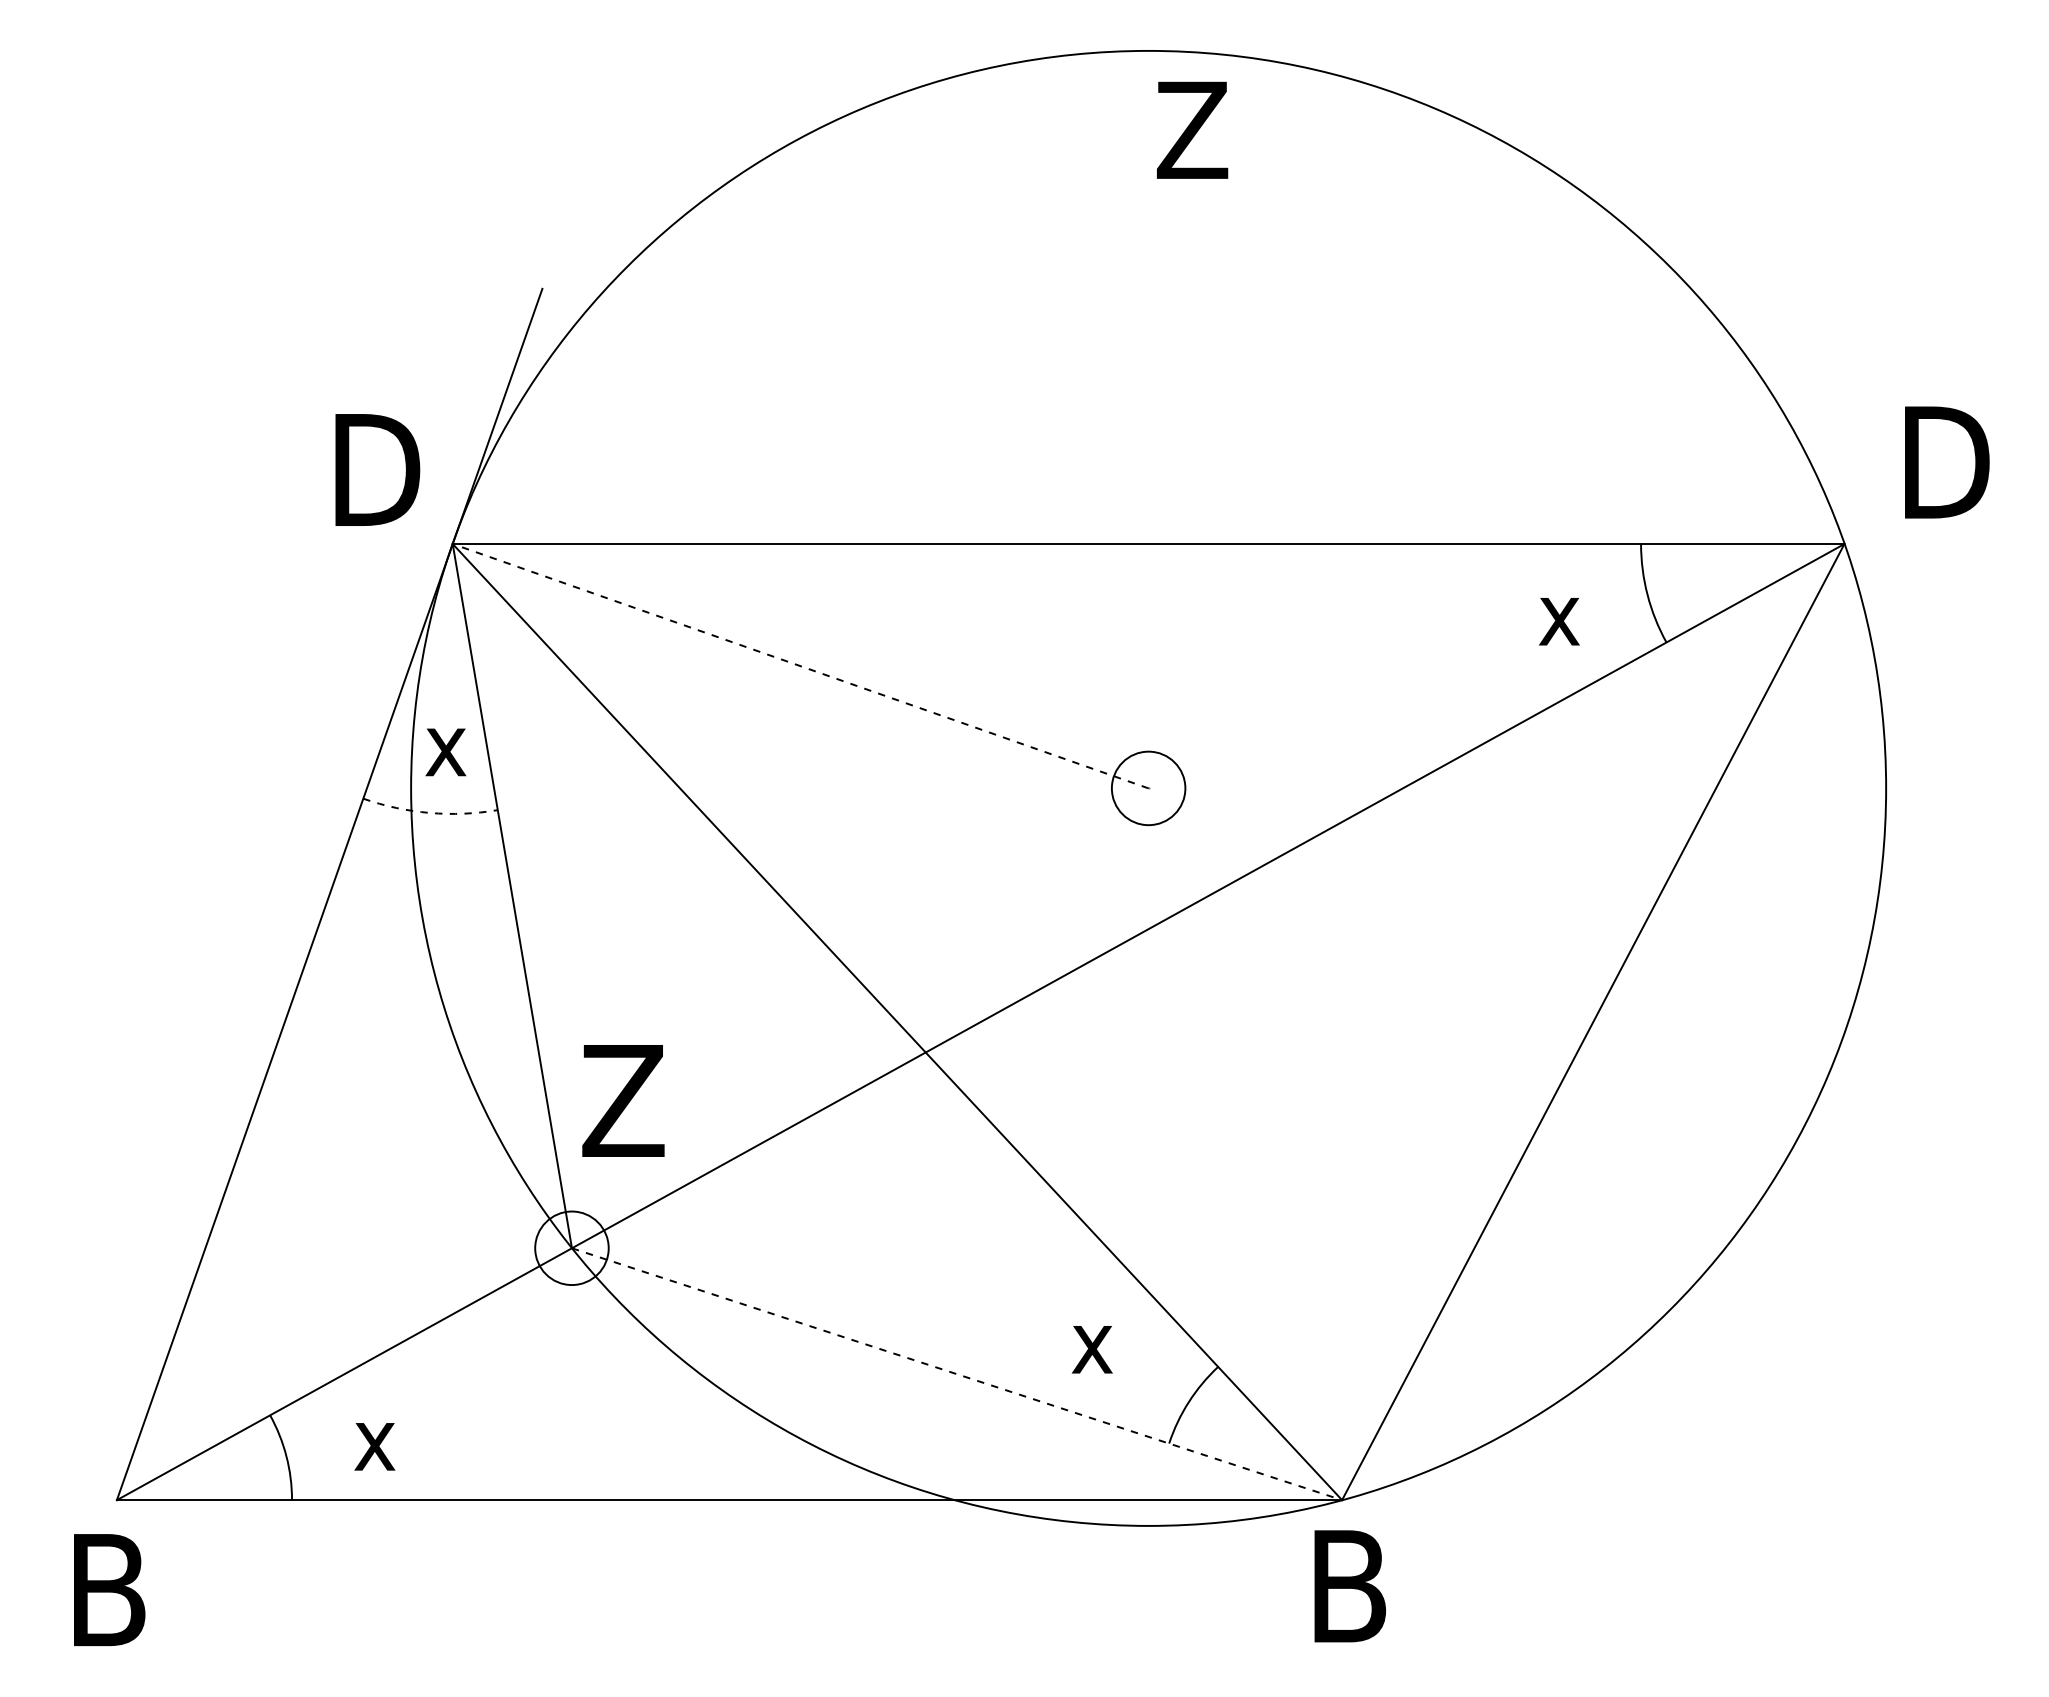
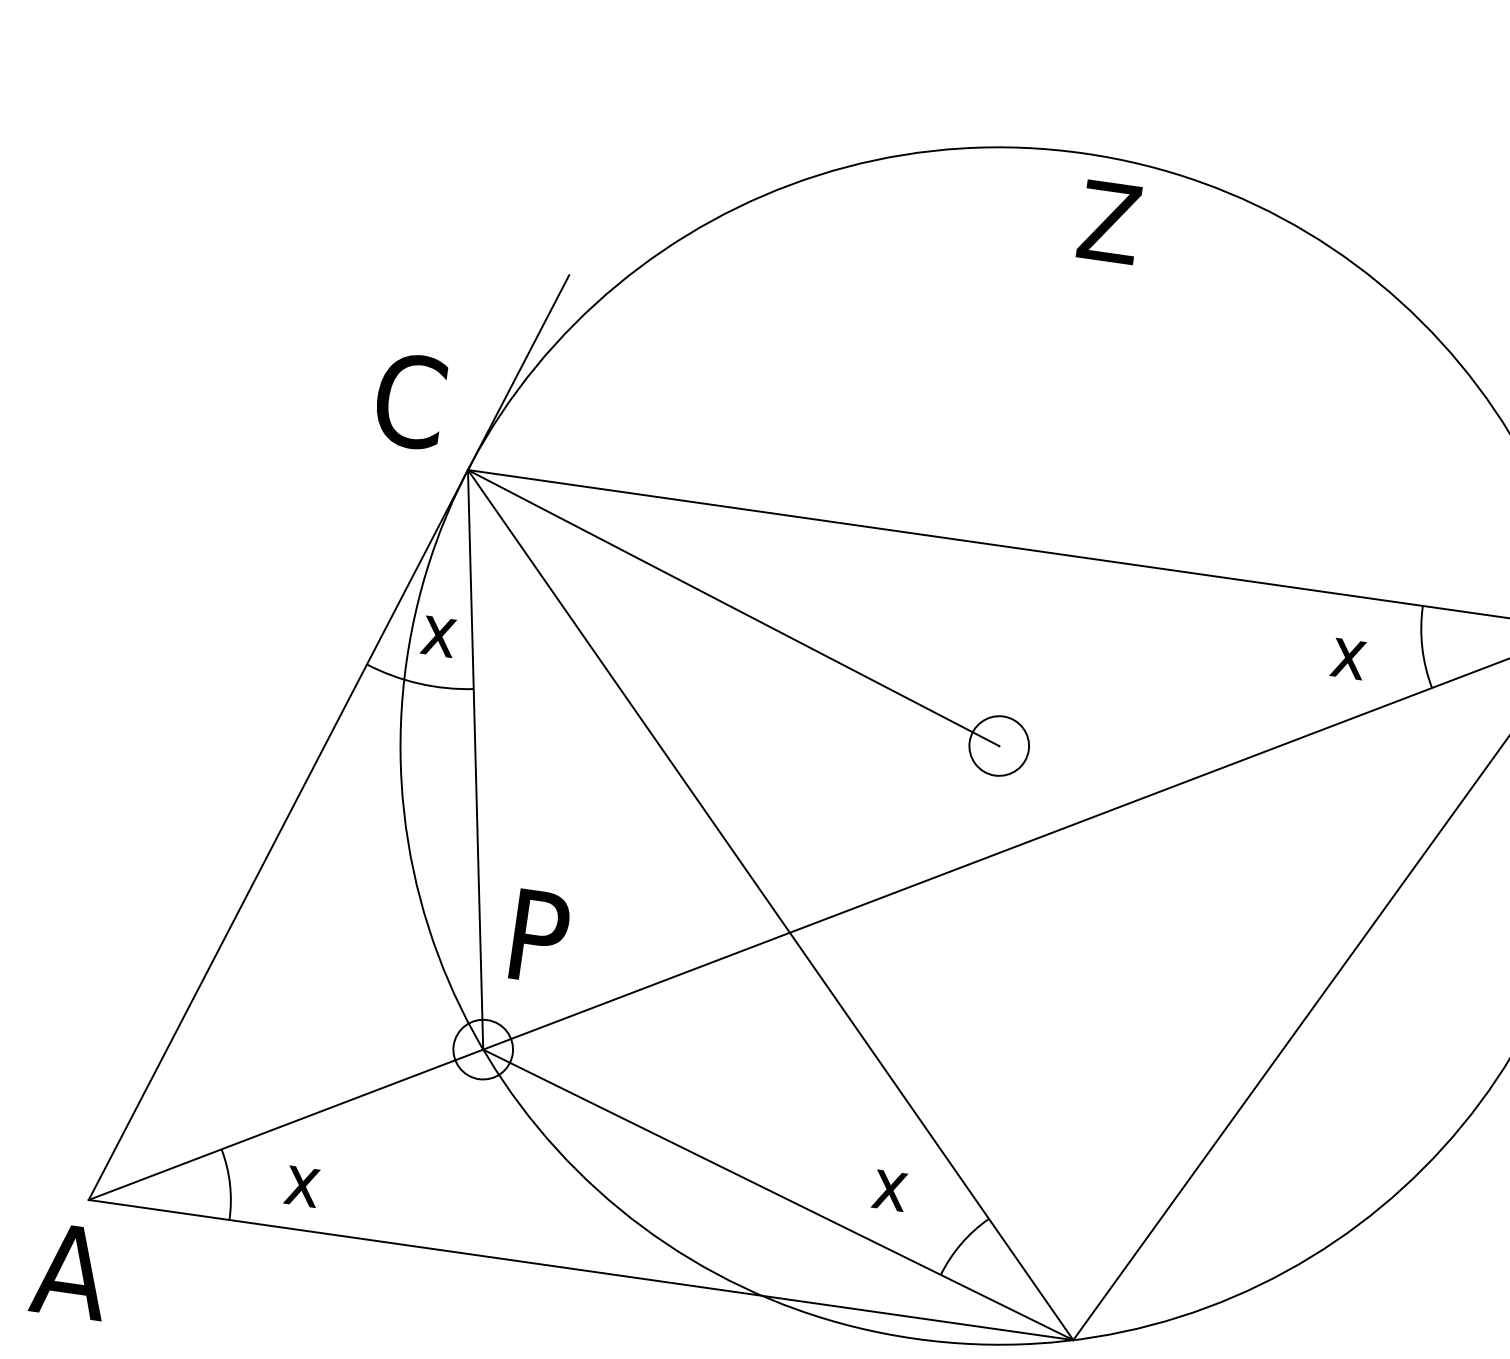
text: (374, 470) -> (413, 402), D -> C
line: (800, 666) -> (733, 608), dashed -> solid
arc: (429, 812) -> (418, 683), dashed -> solid
text: (623, 1100) -> (541, 936), Z -> P
line: (957, 1374) -> (778, 1195), dashed -> solid
text: (107, 1590) -> (70, 1271), B -> A

